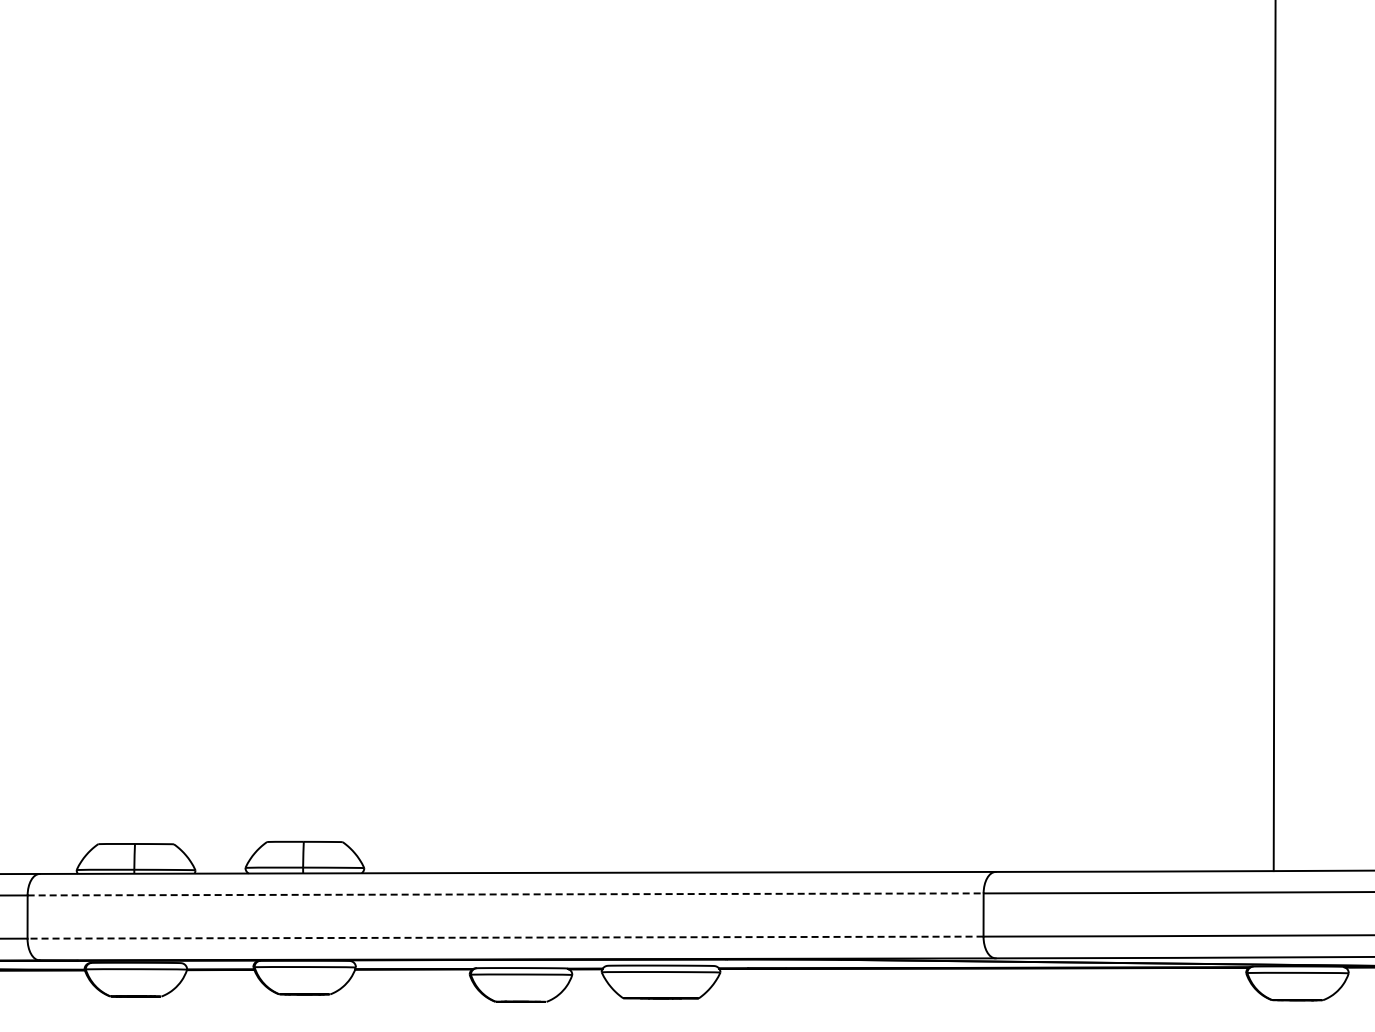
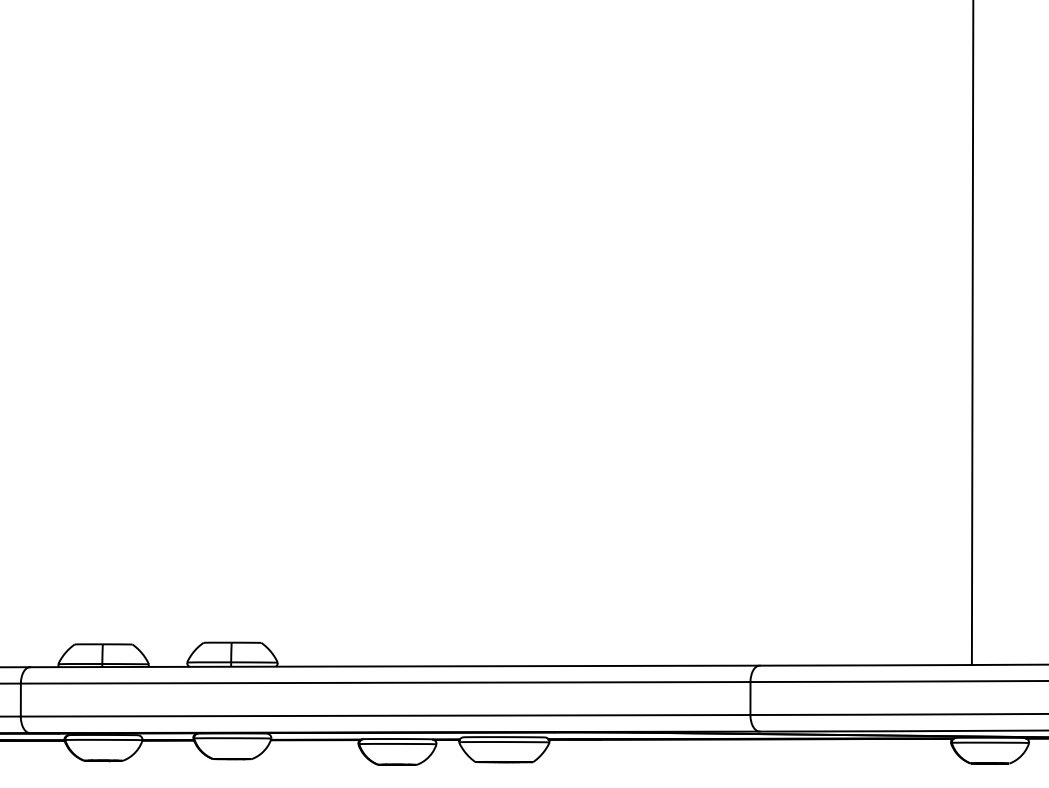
line: (505, 894) -> (385, 682), dashed -> solid
line: (505, 937) -> (385, 715), dashed -> solid

